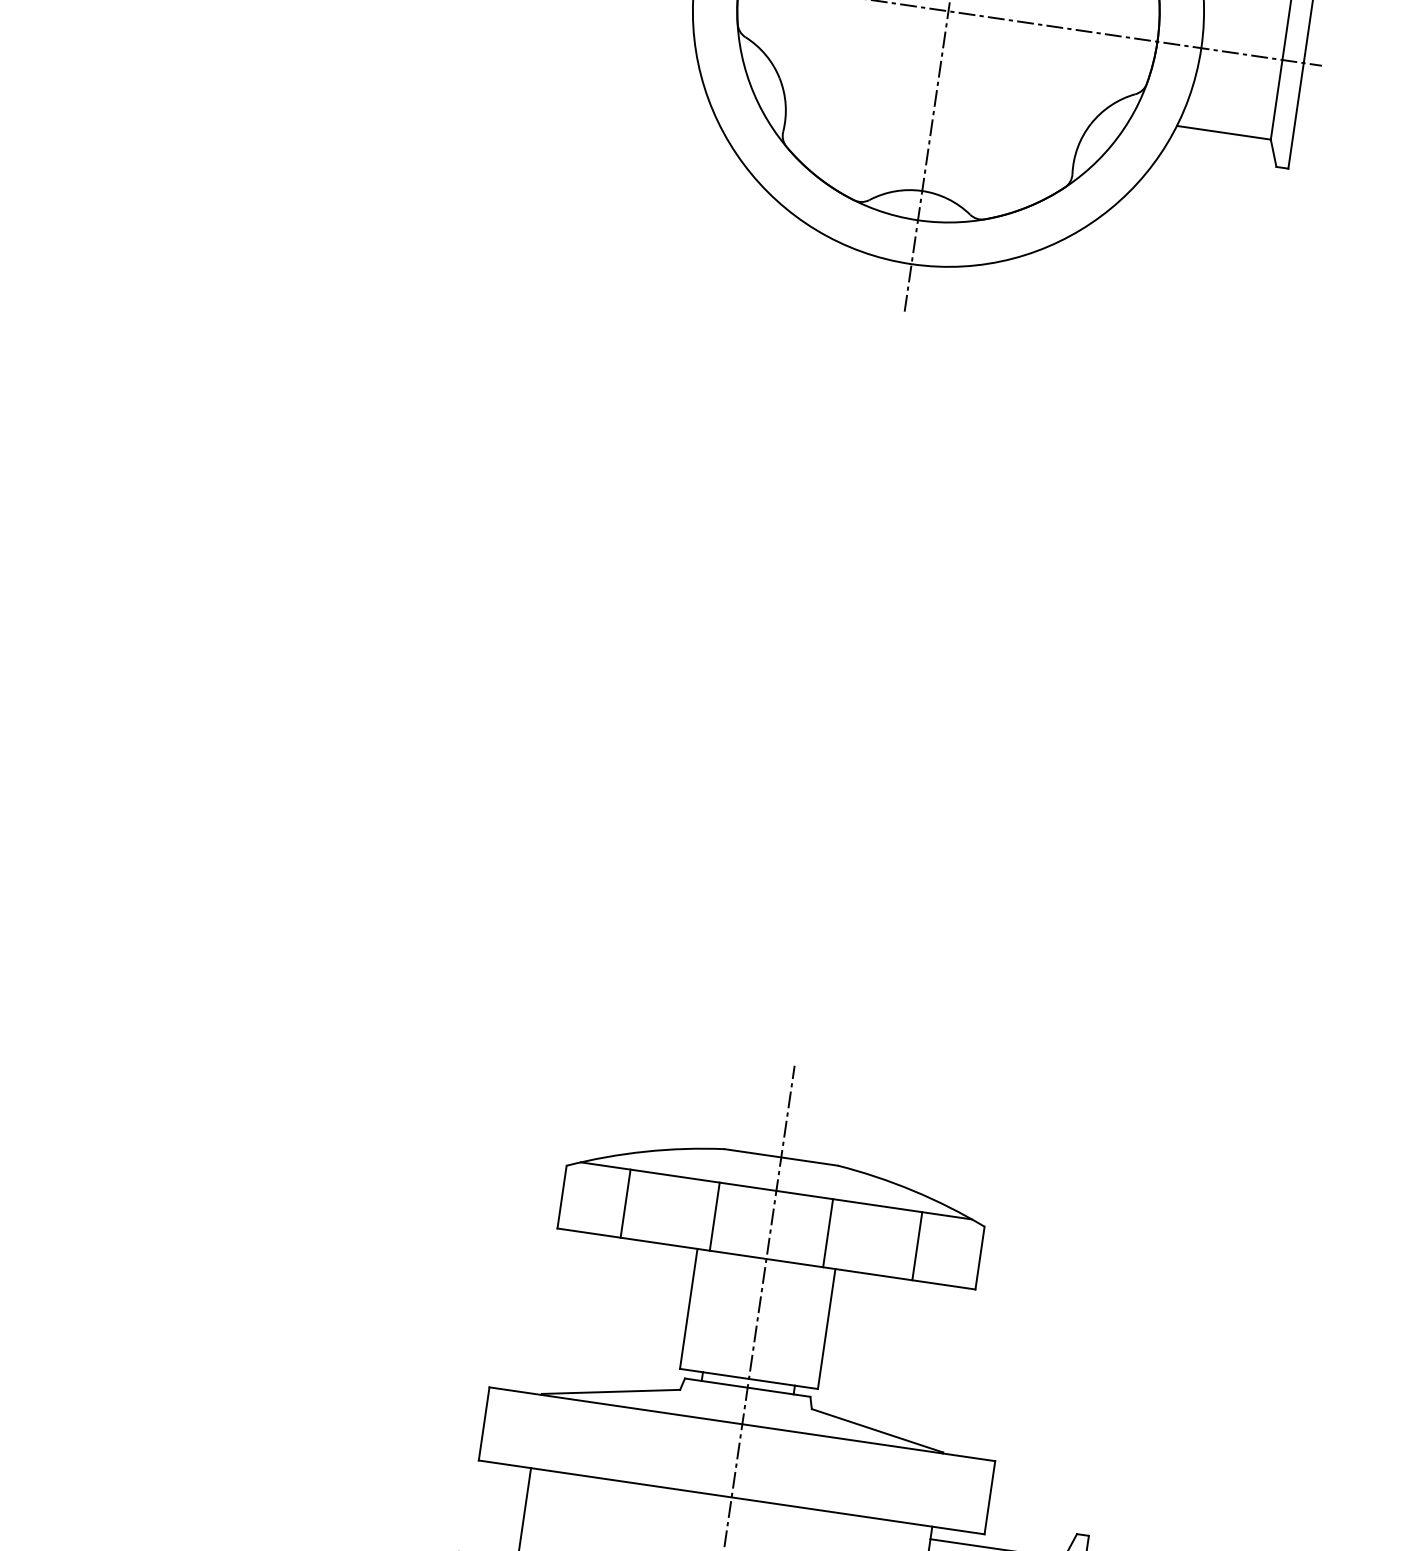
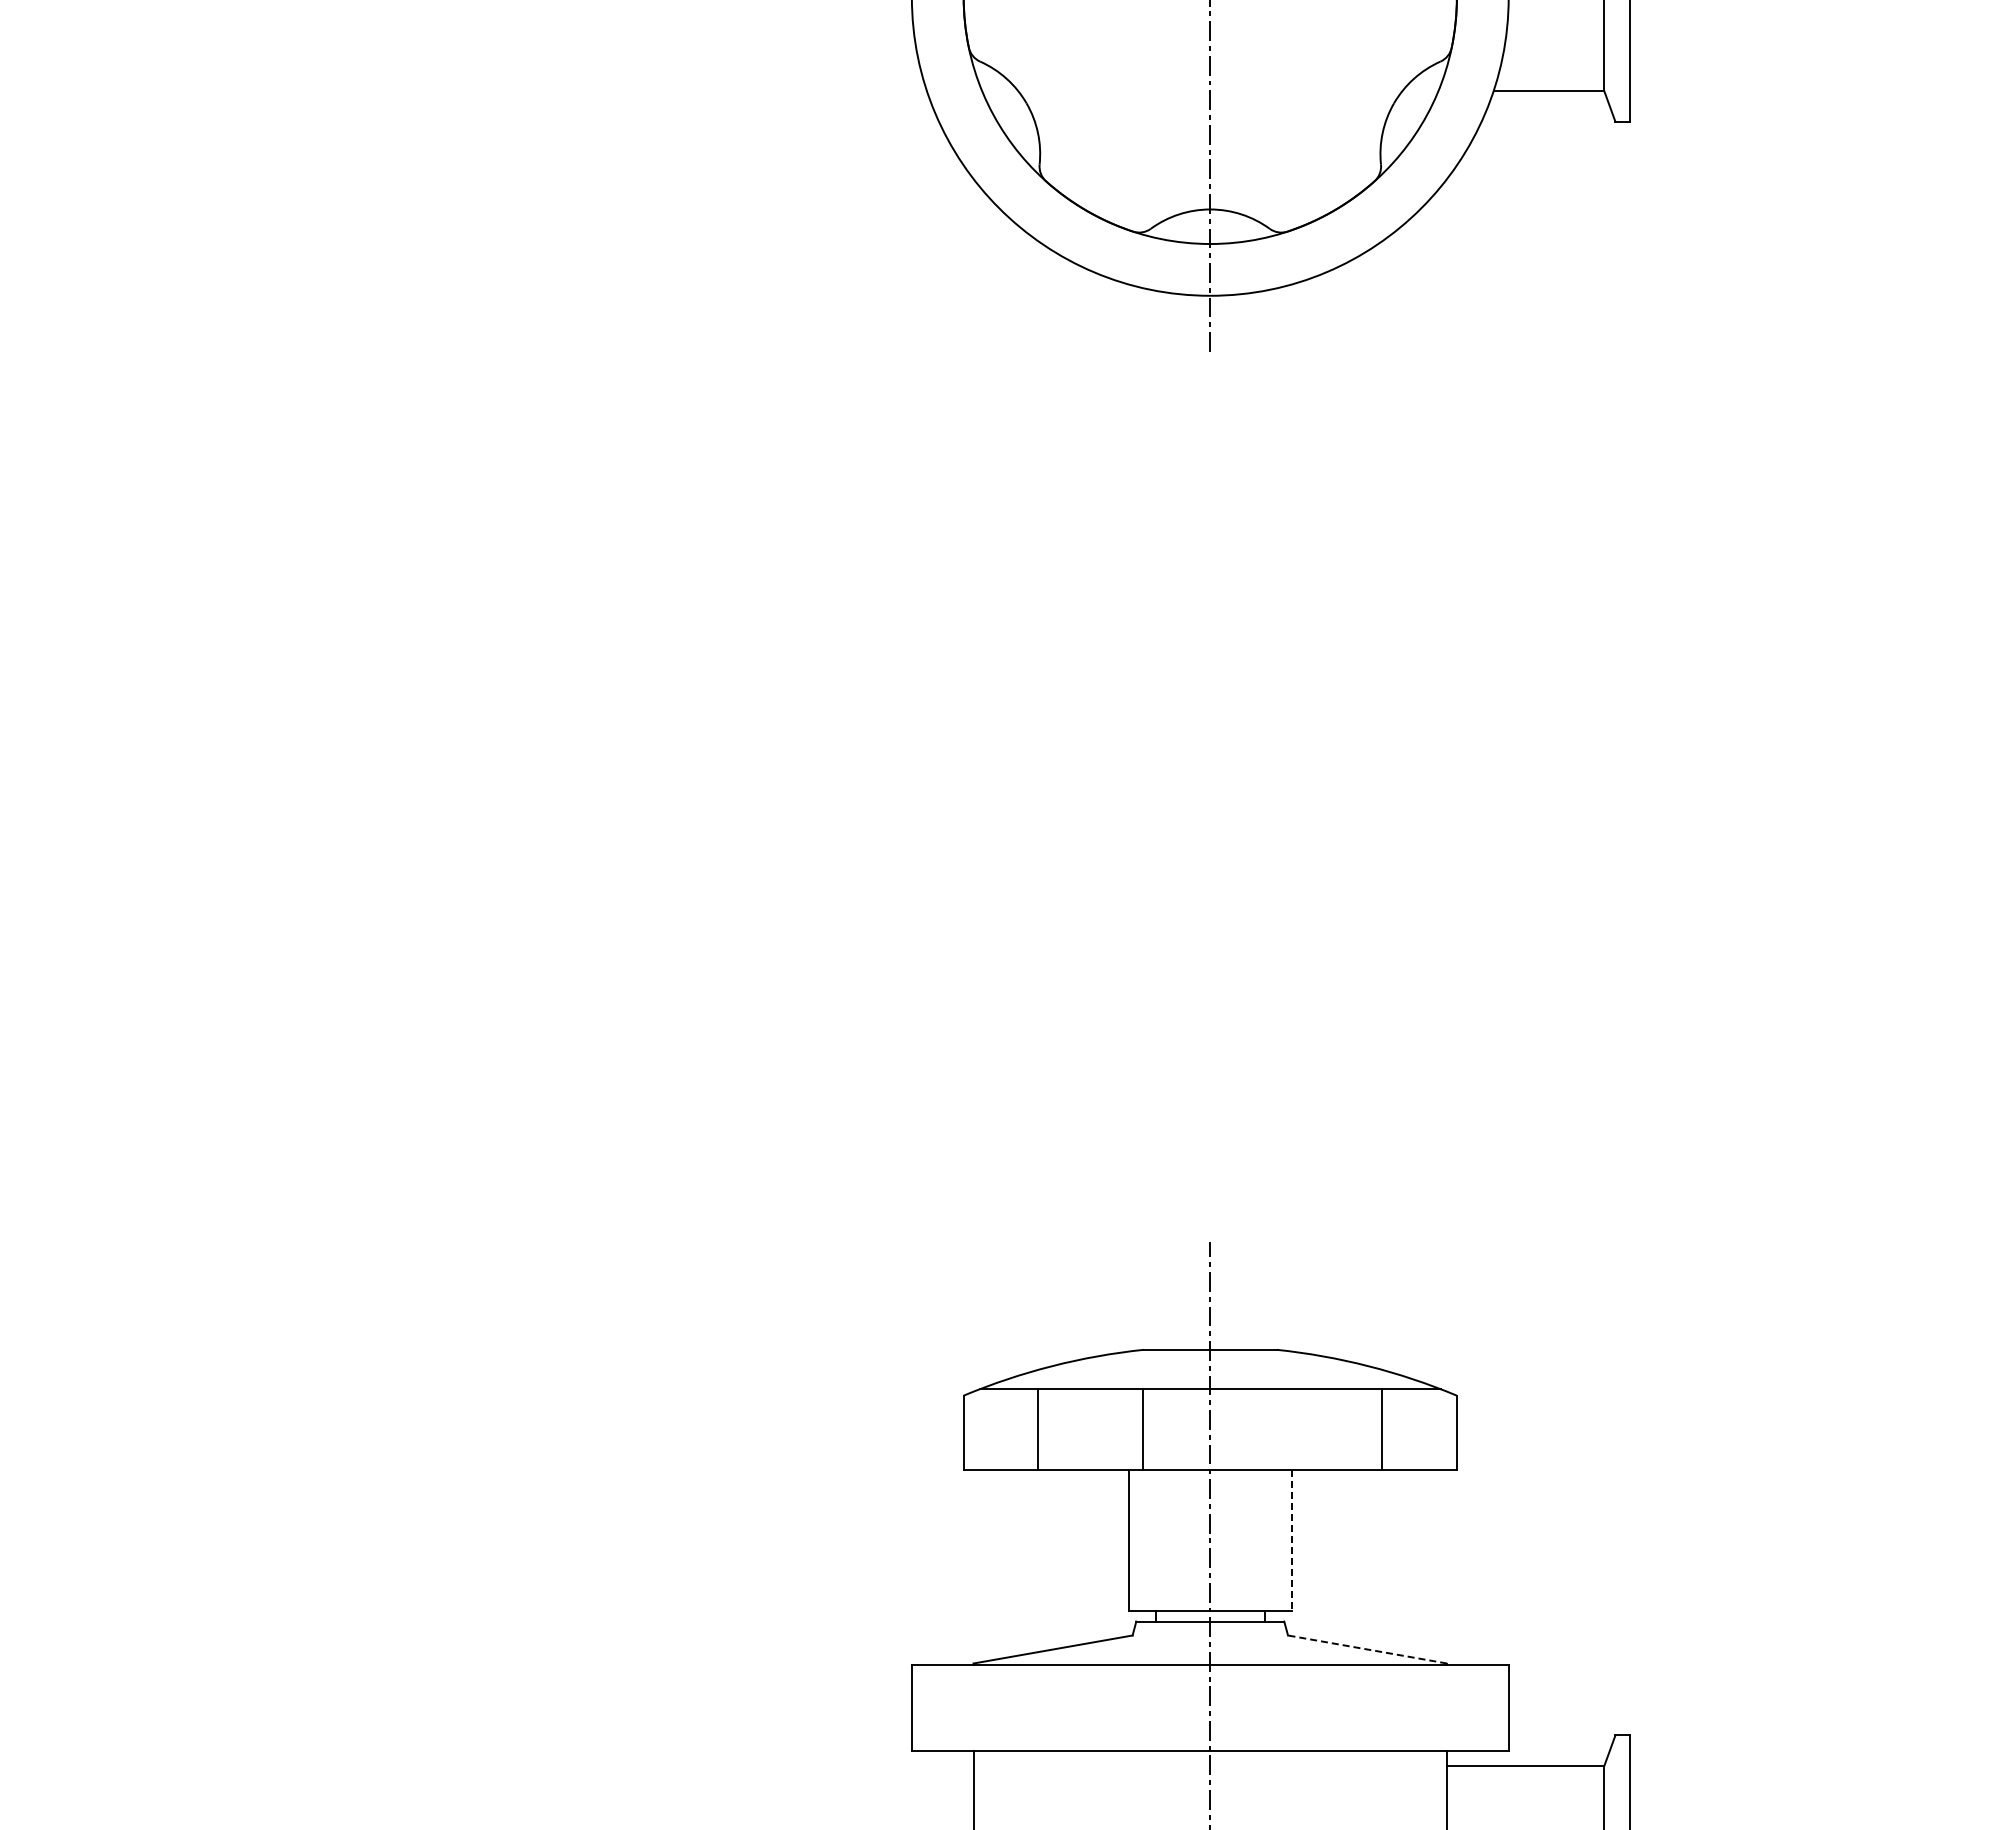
line: (828, 1233) -> (1277, 1429), removed
line: (826, 1329) -> (1291, 1540), solid -> dashed
line: (877, 1430) -> (1367, 1649), solid -> dashed

